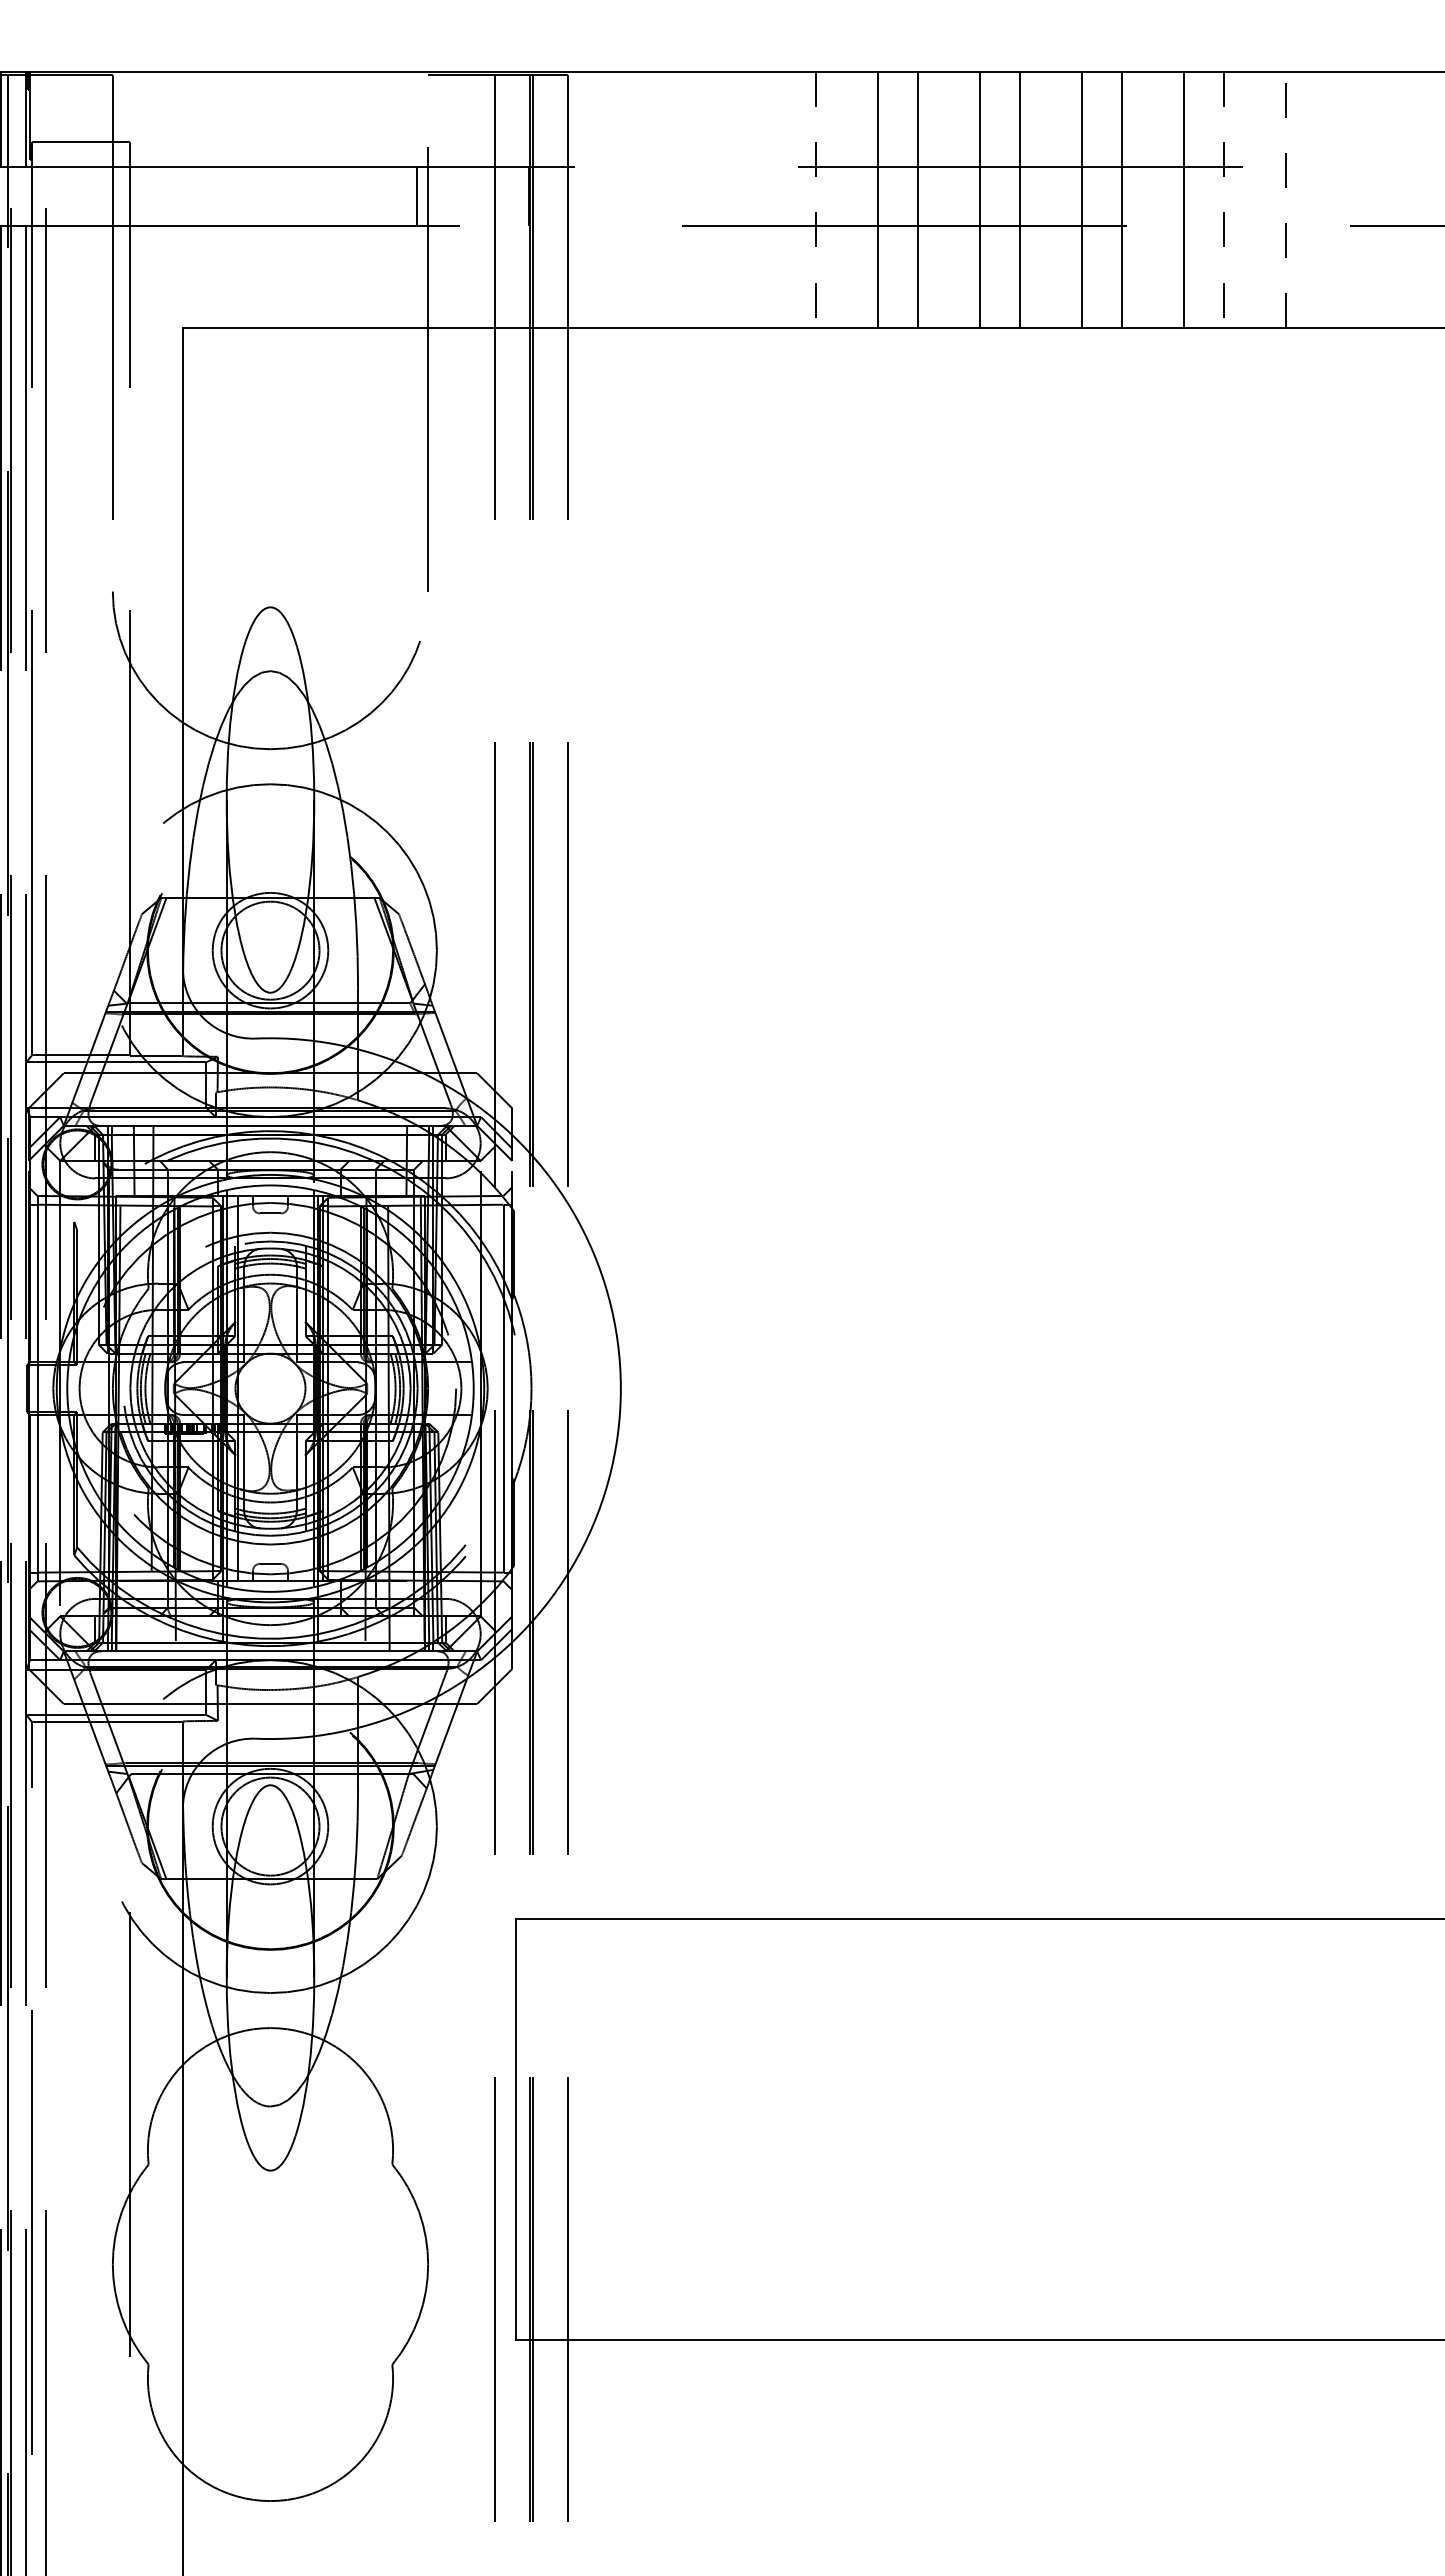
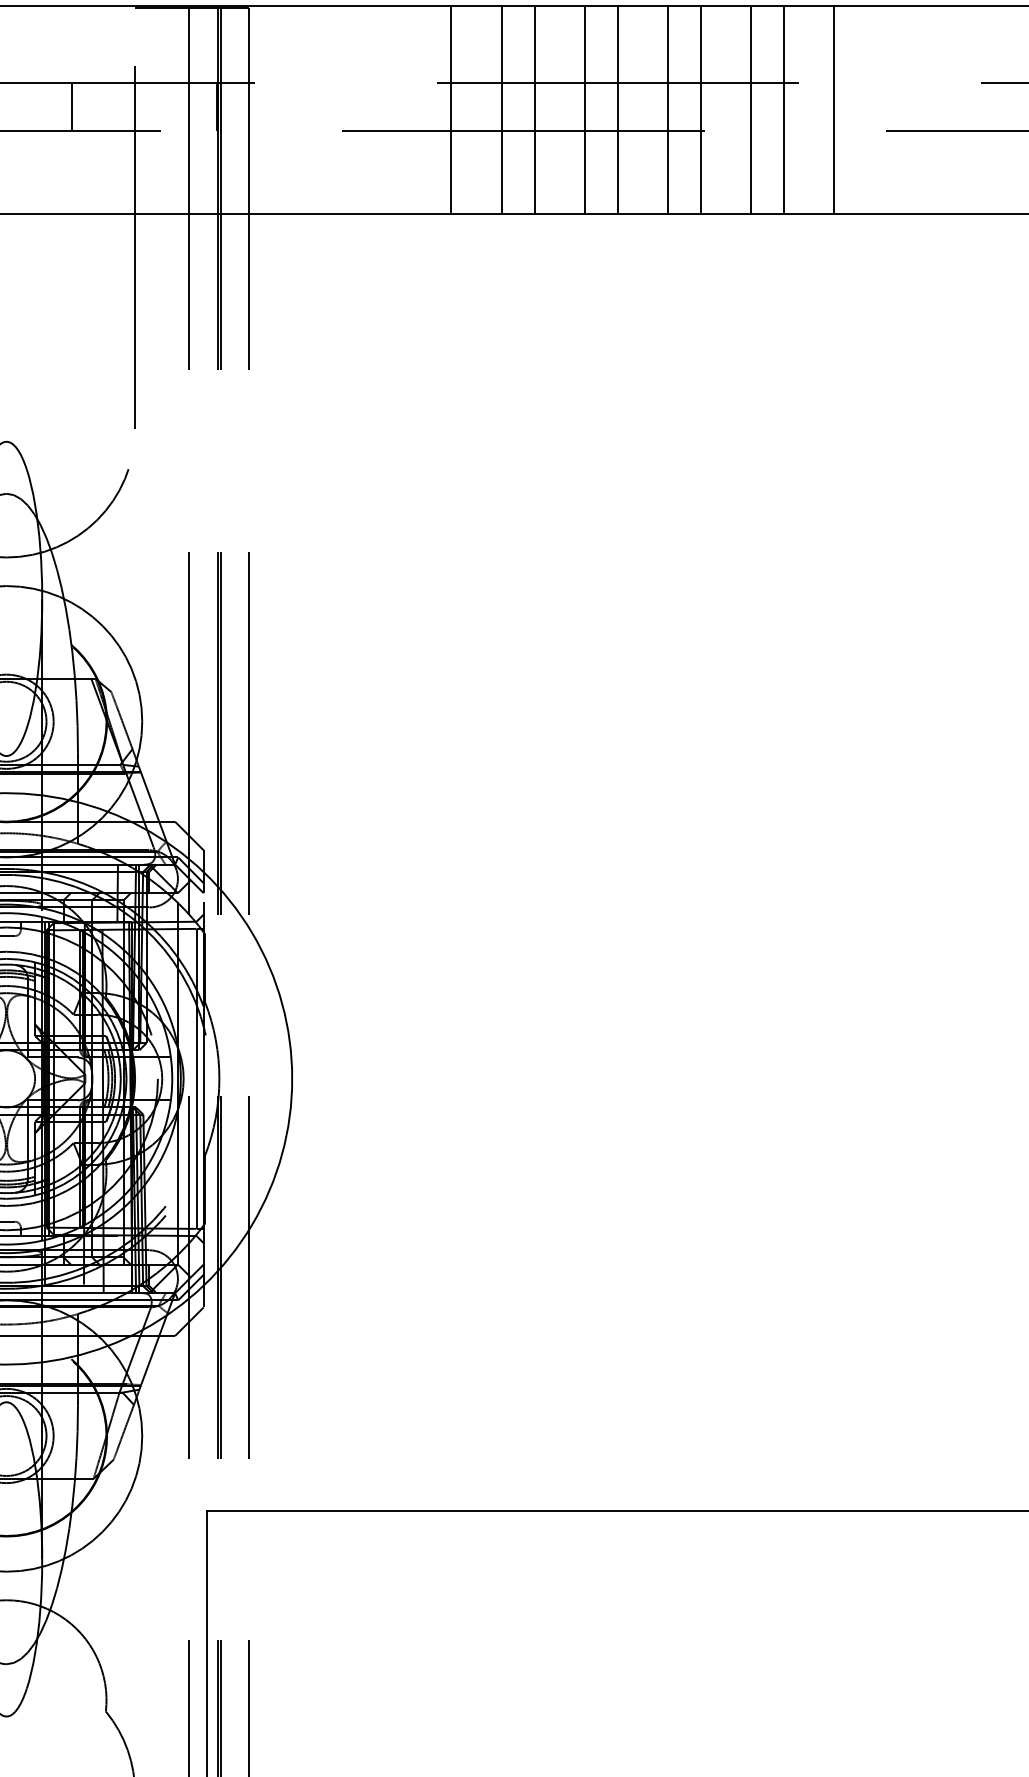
line: (417, 196) -> (72, 106), moved
line: (816, 200) -> (451, 110), dashed -> solid
line: (1223, 200) -> (783, 110), dashed -> solid
line: (1285, 200) -> (834, 110), dashed -> solid

